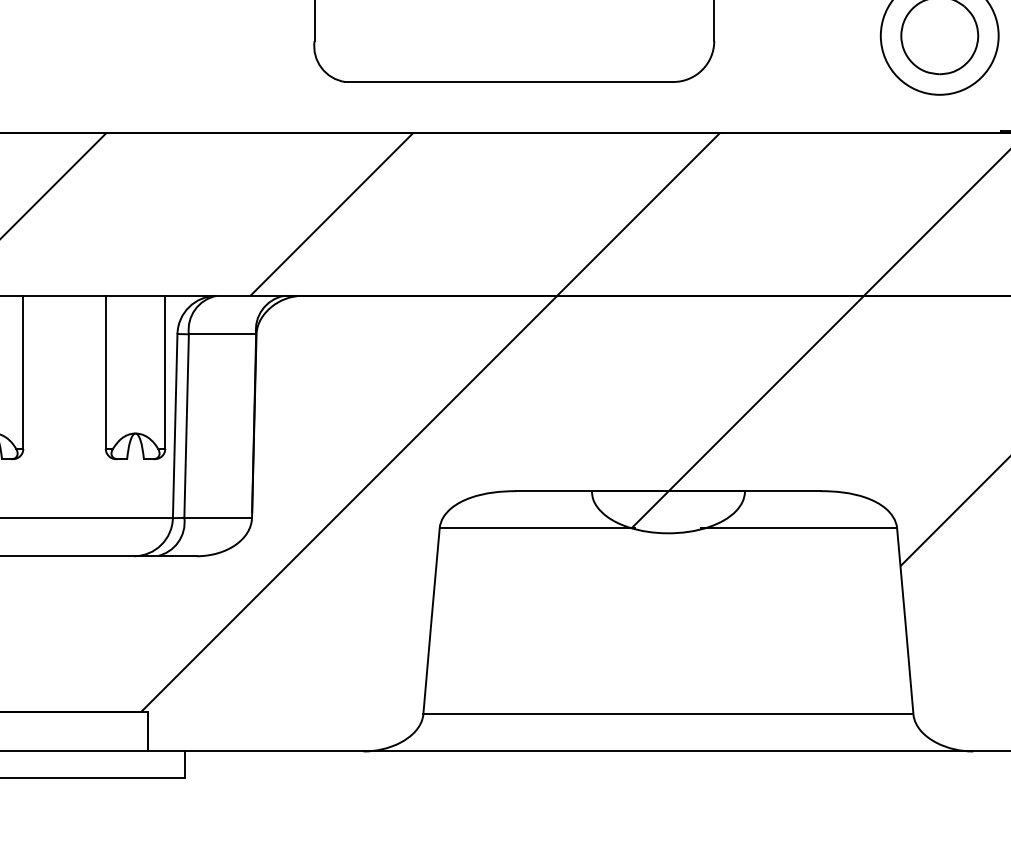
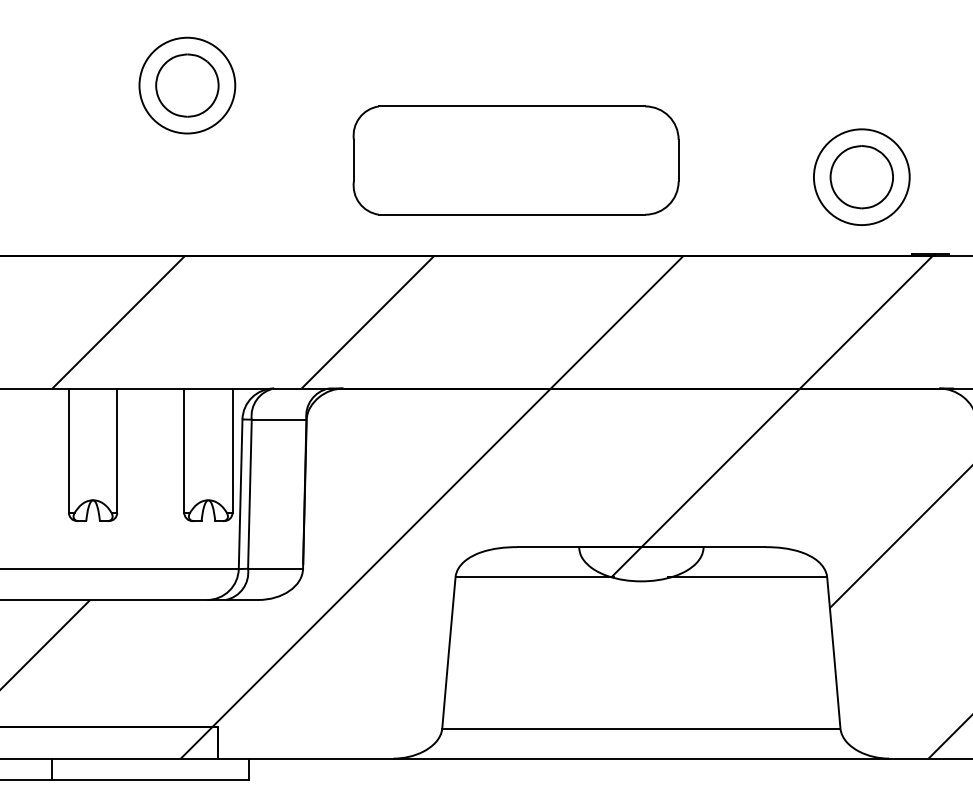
hatch: (120, 731) -> (196, 742), added

